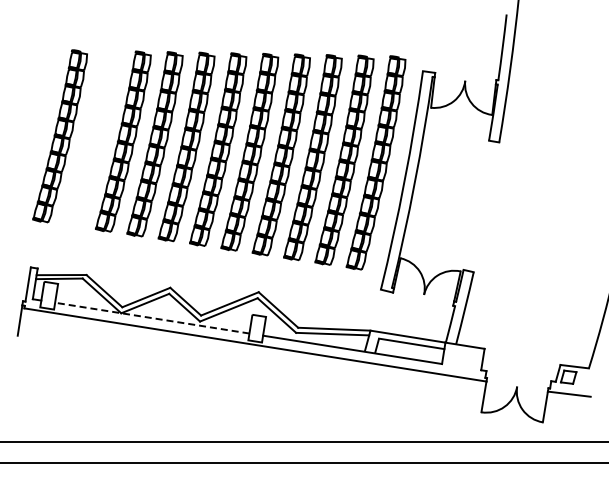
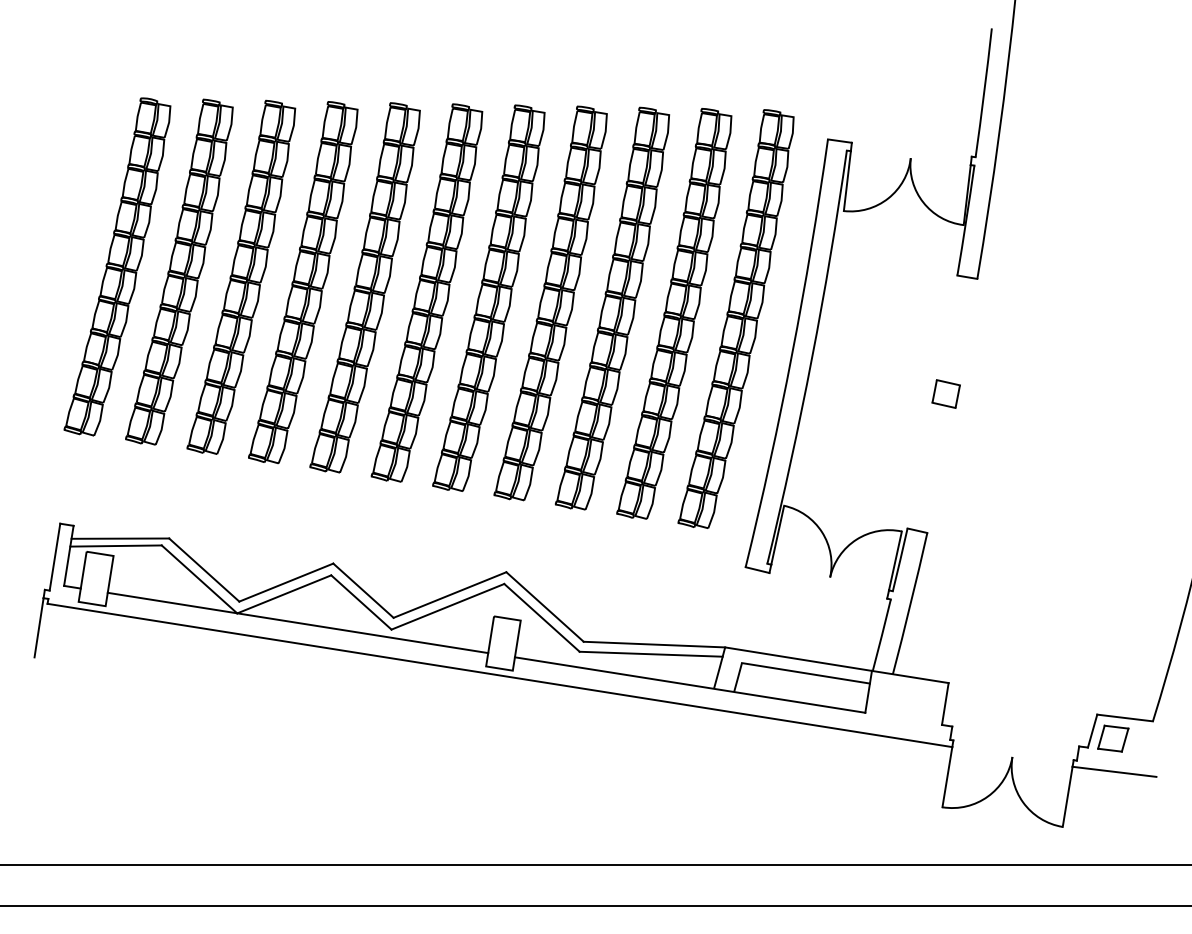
part: (91, 138) -> (178, 271), added
part: (483, 201) -> (946, 394), added
line: (151, 318) -> (296, 623), dashed -> solid

